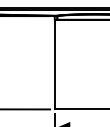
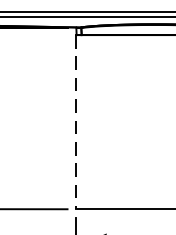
line: (54, 64) -> (76, 121), solid -> dashed

